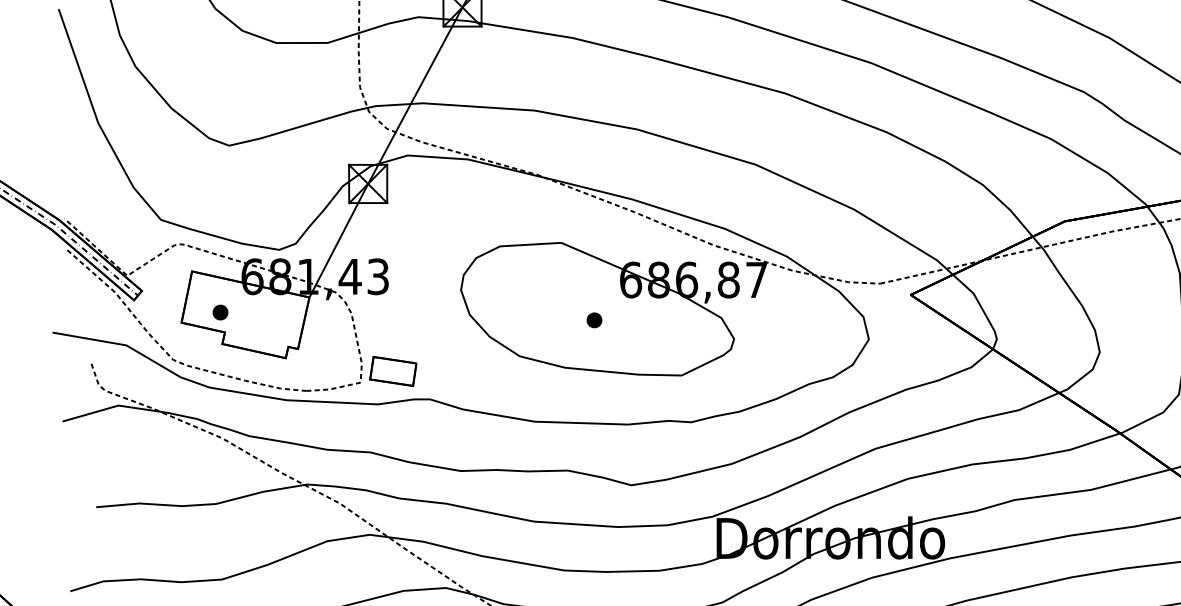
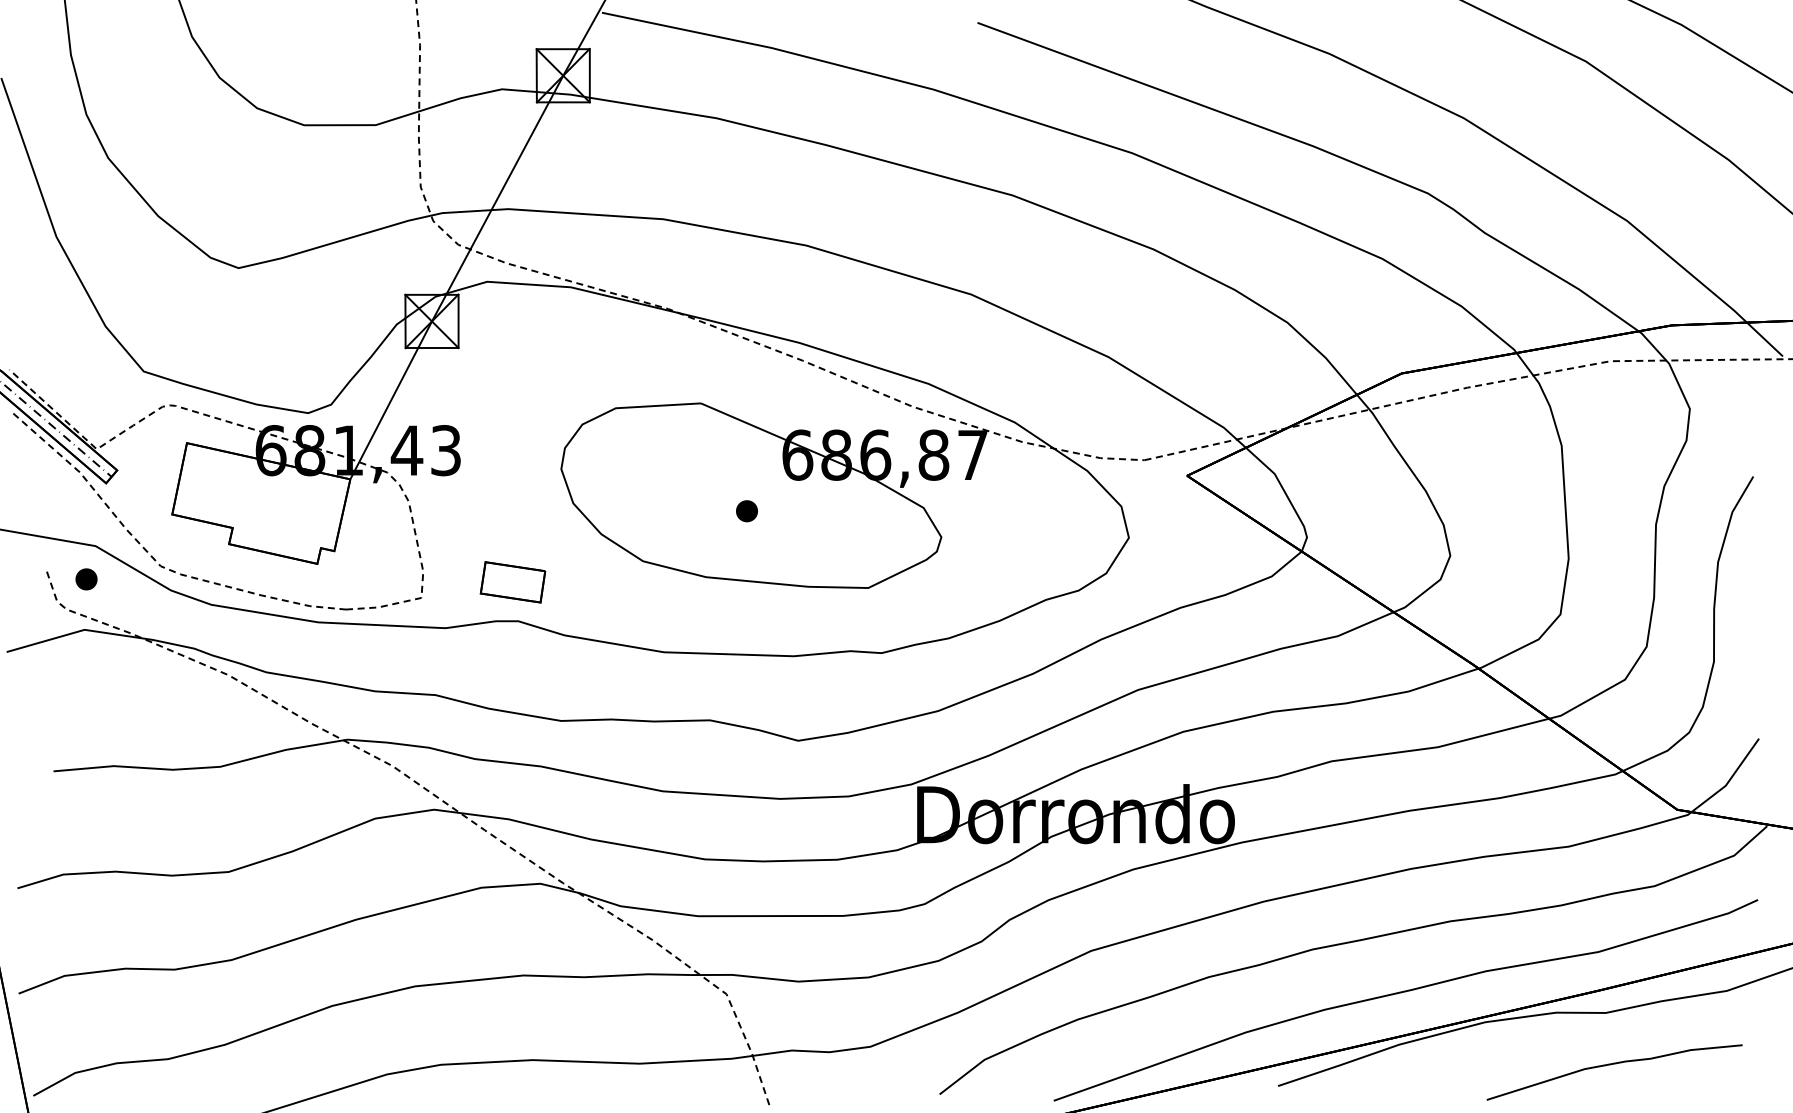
part: (220, 312) -> (86, 579), moved
part: (392, 371) -> (512, 582), moved

